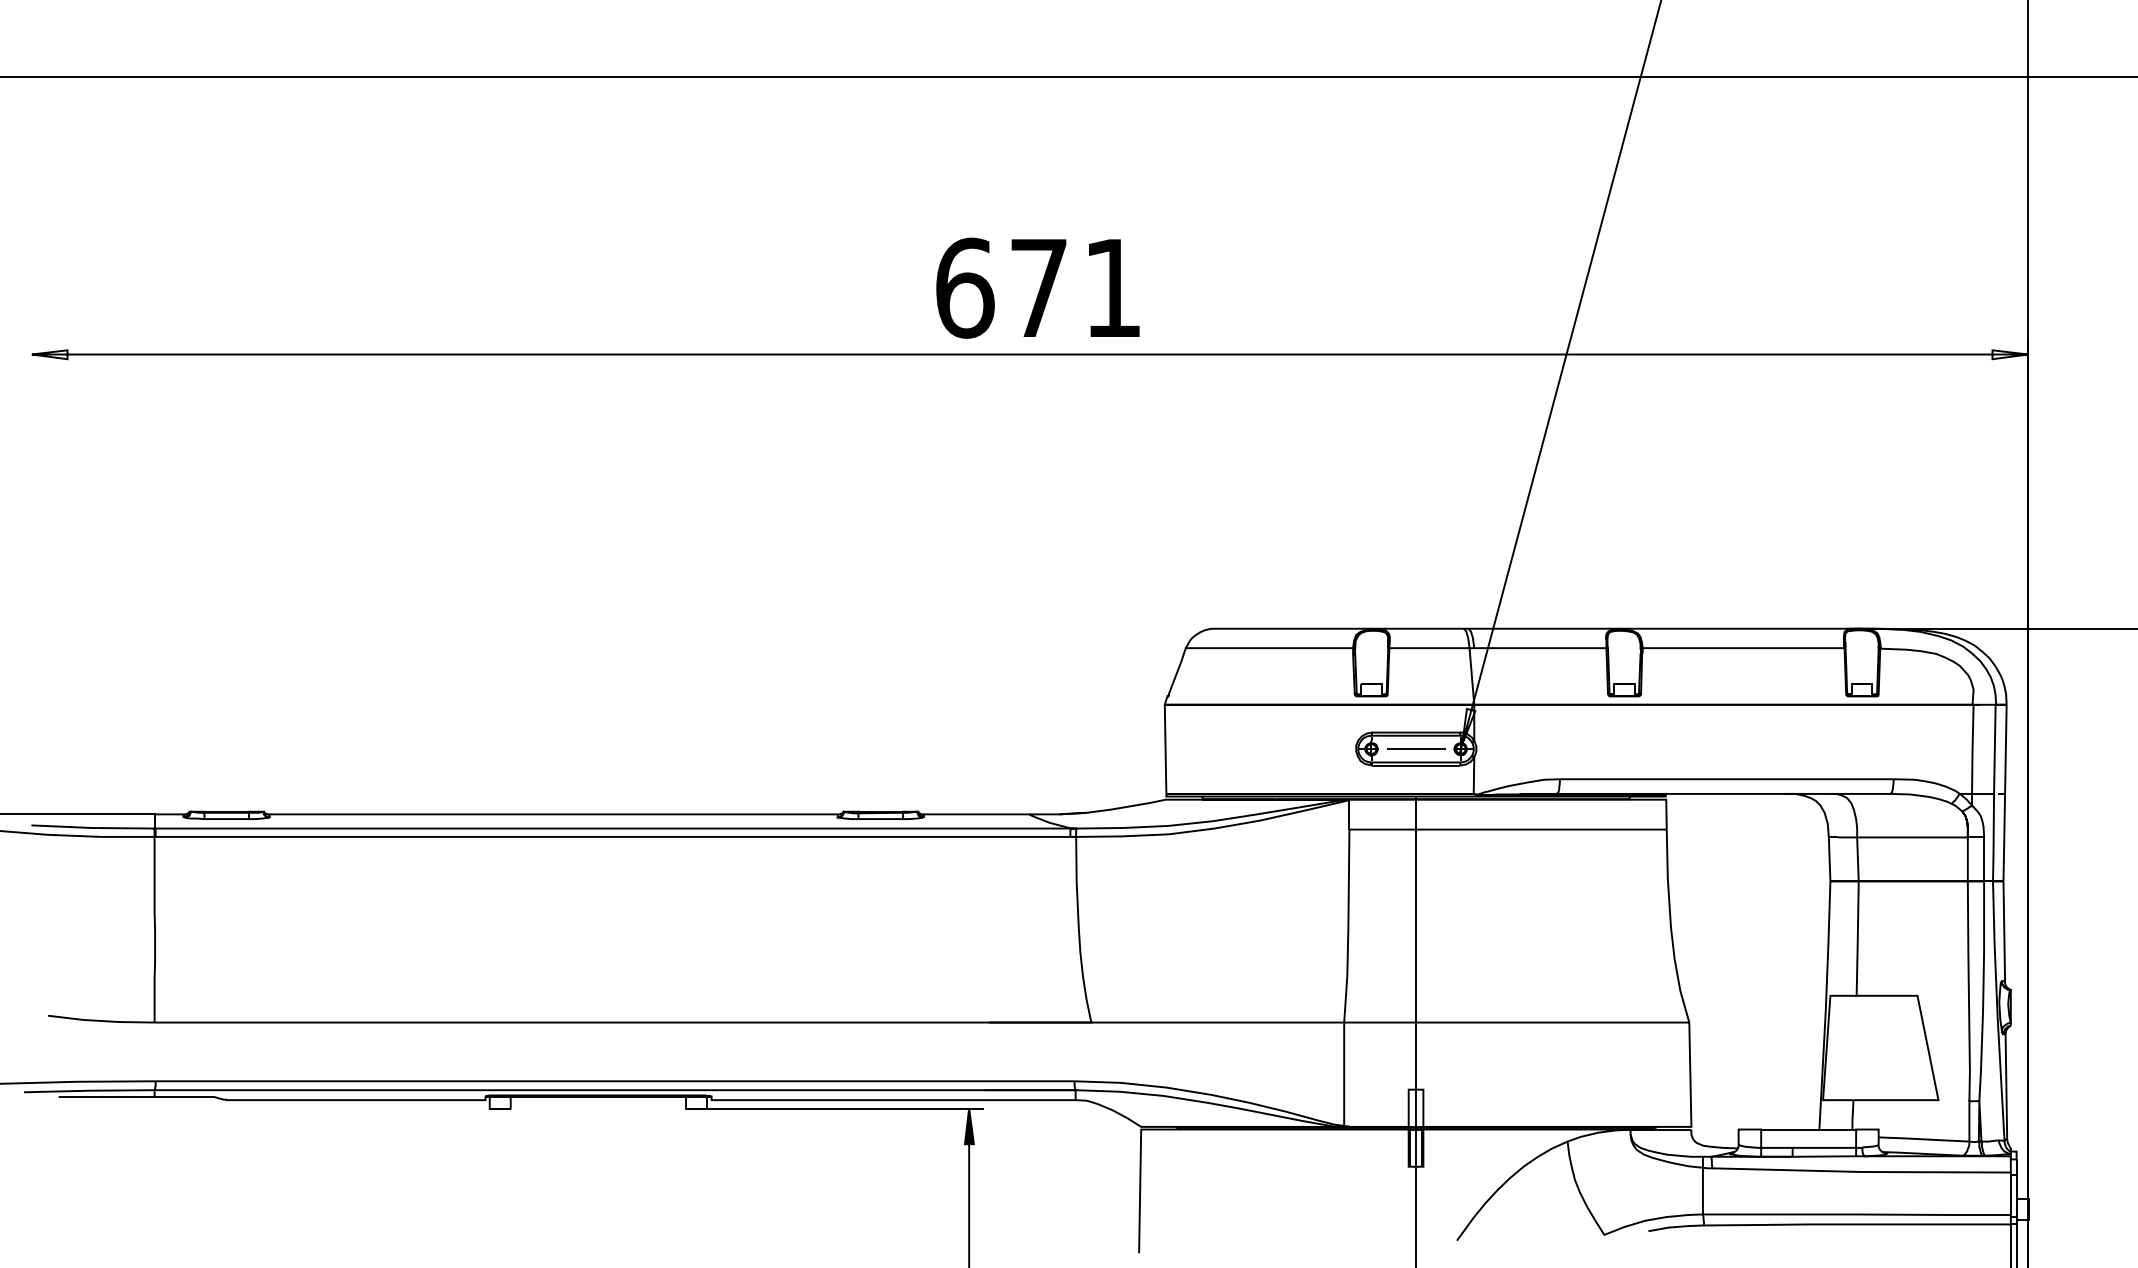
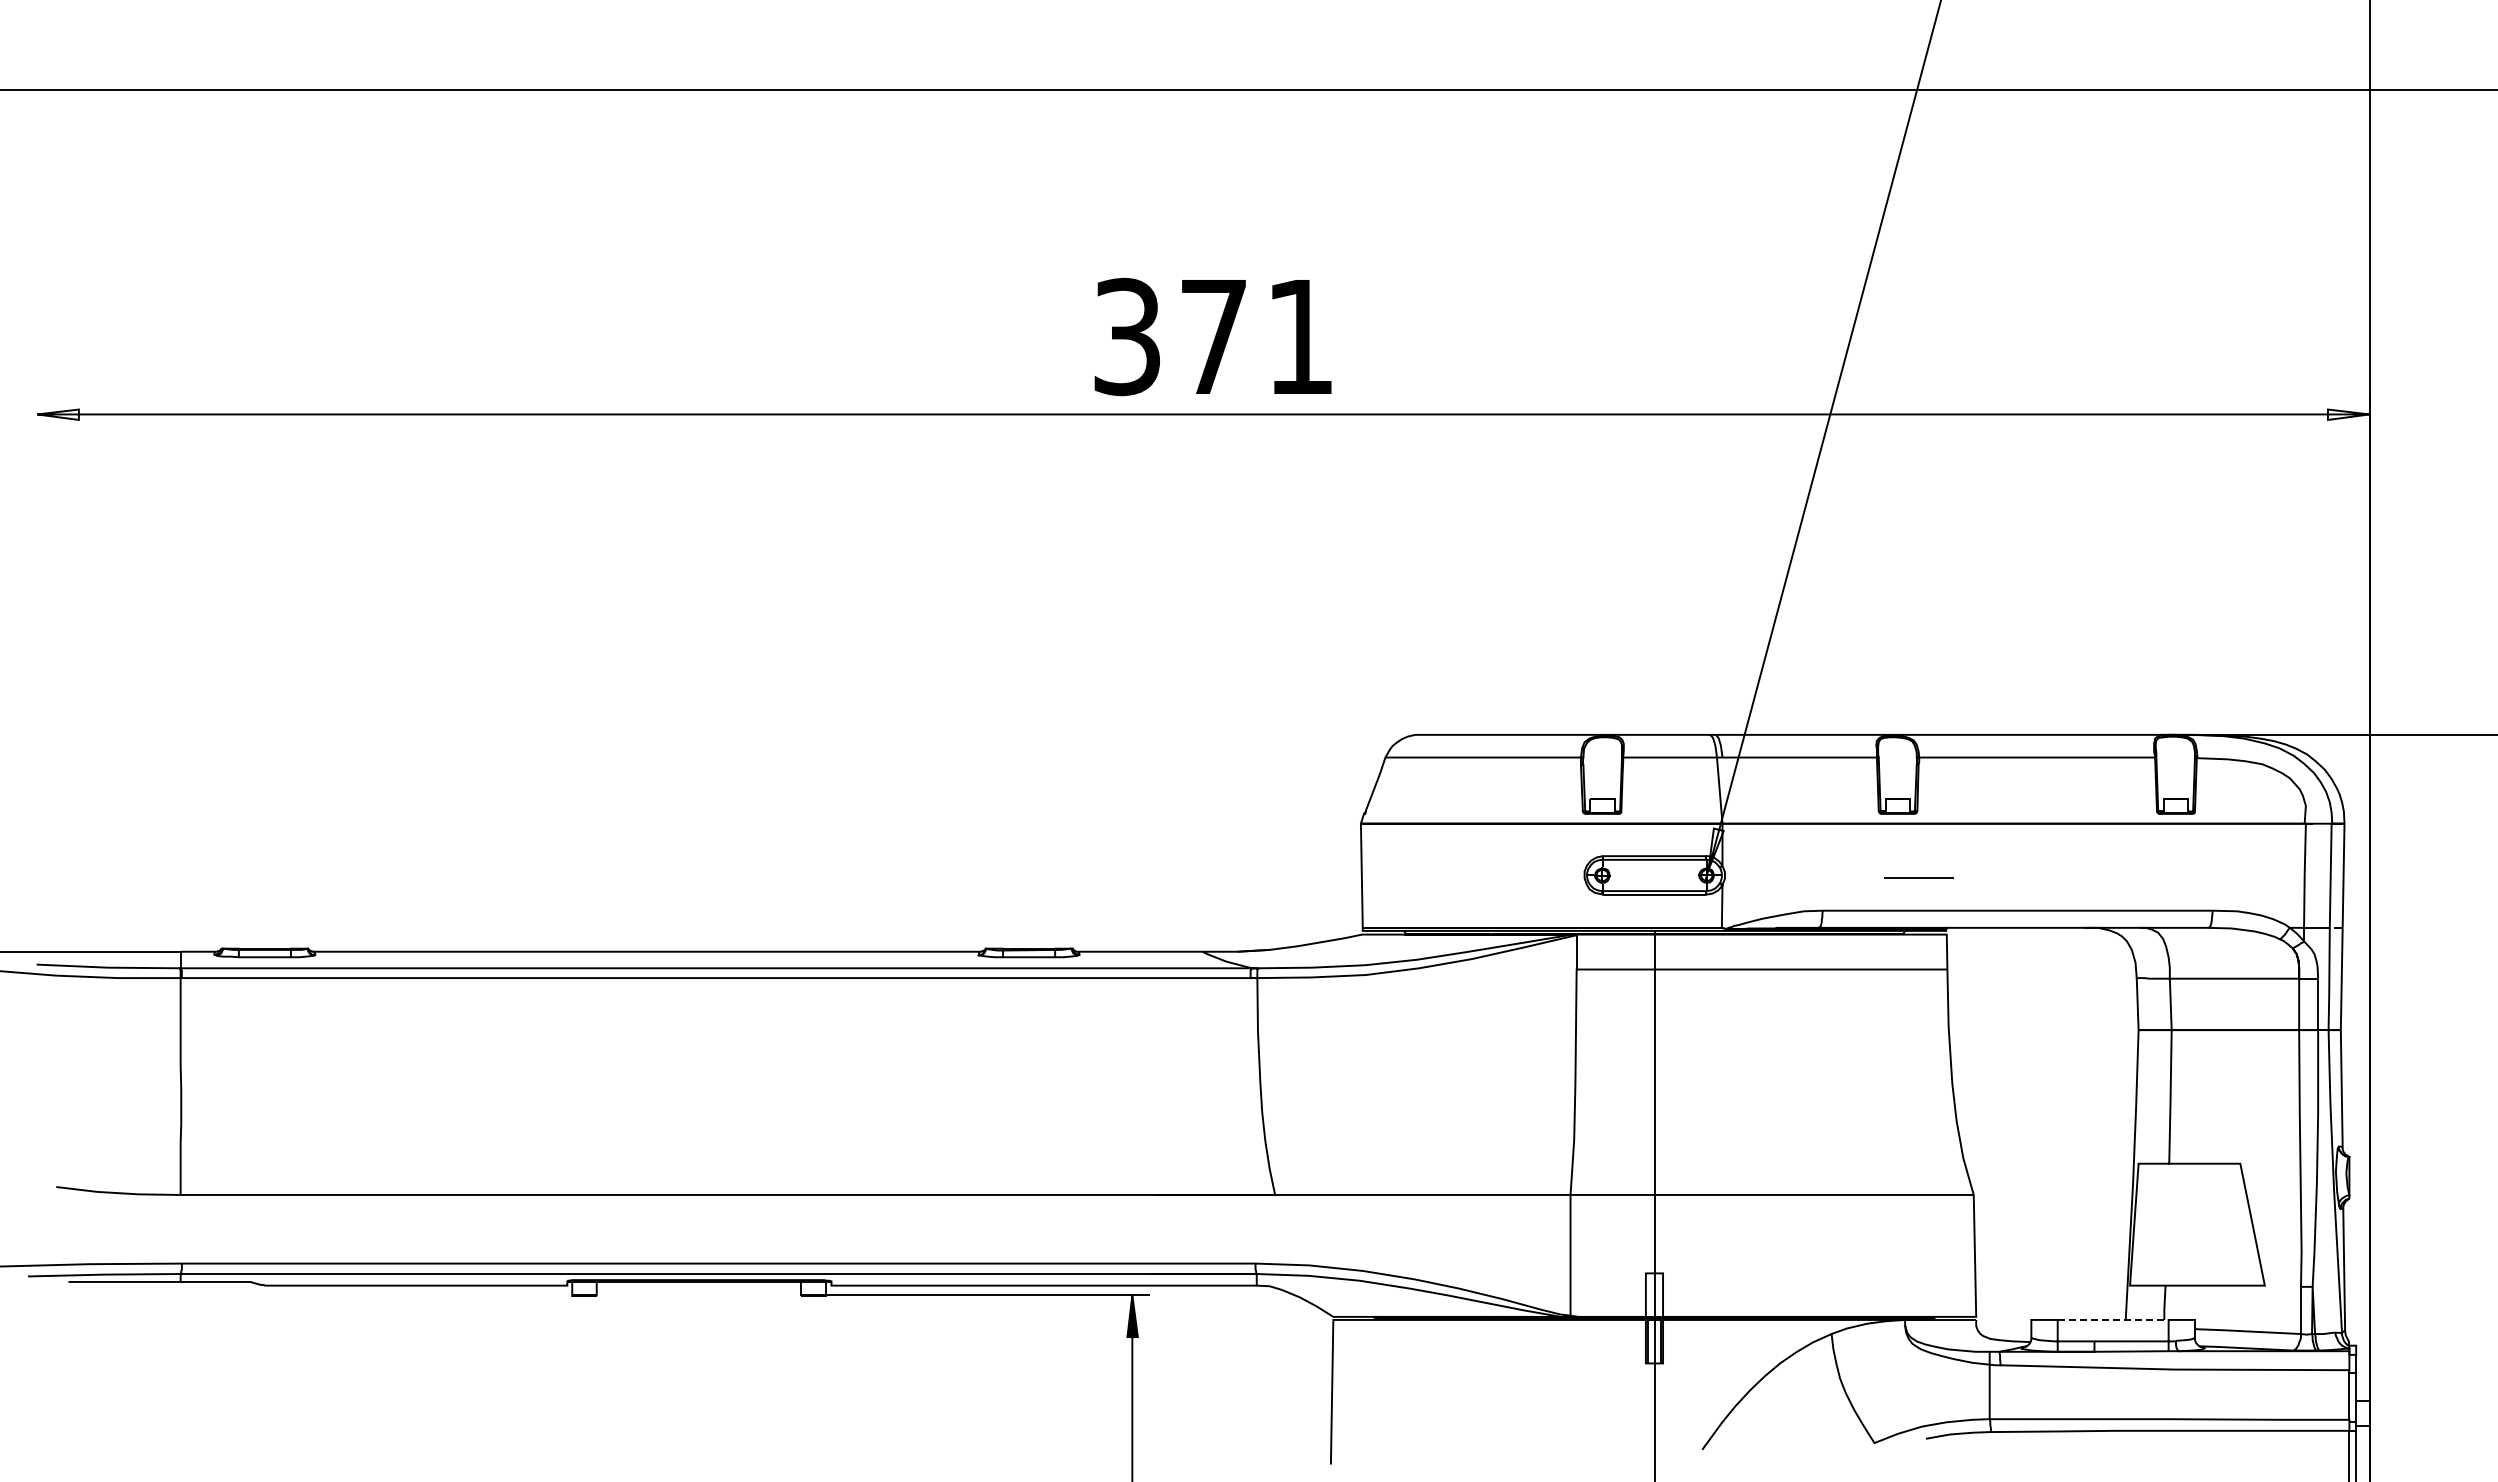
text: (965, 287) -> (1128, 336), 671 -> 371
line: (1416, 748) -> (1918, 877), moved
line: (1808, 1129) -> (2113, 1319), solid -> dashed

